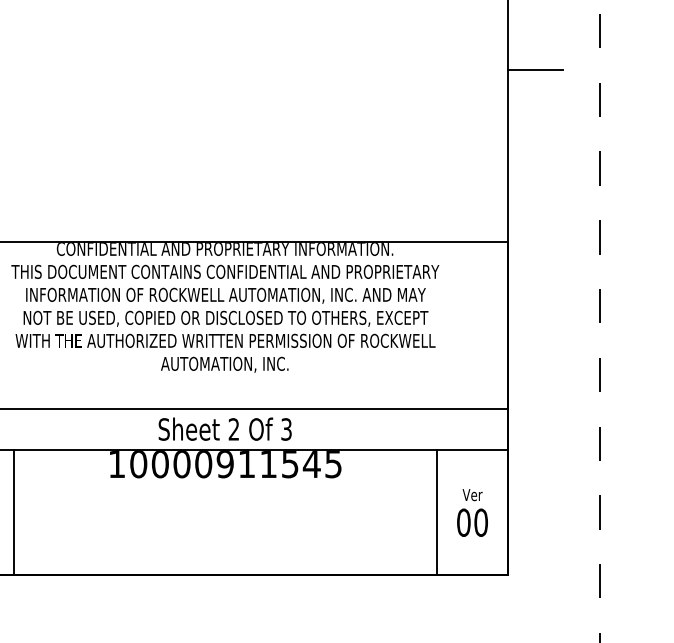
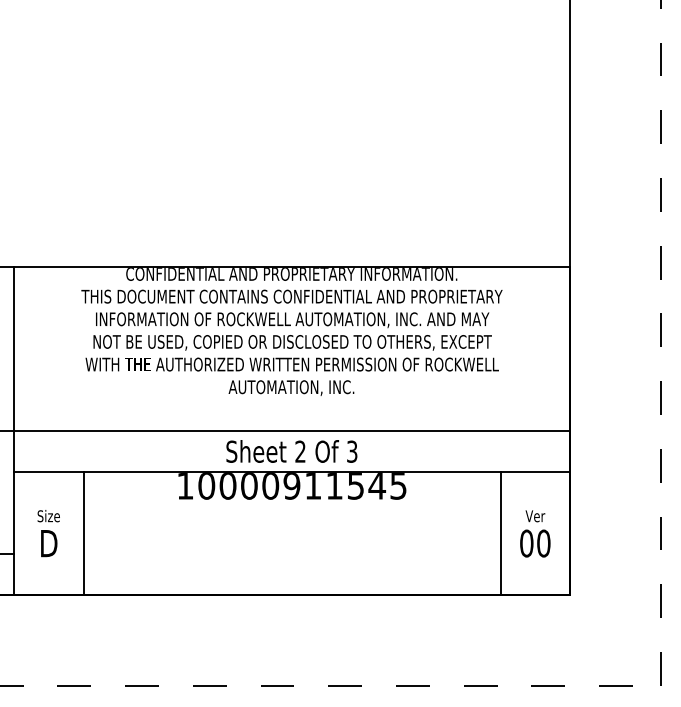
line: (535, 69) -> (597, 97), removed

